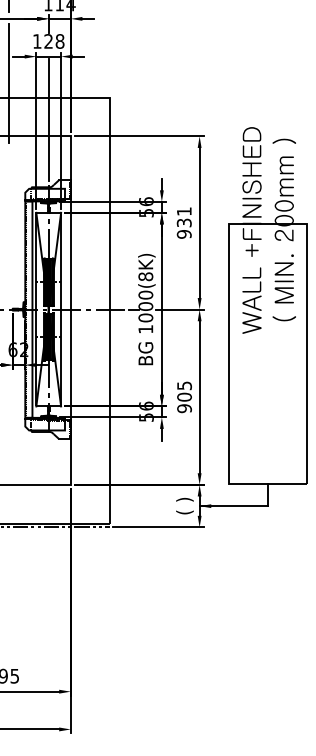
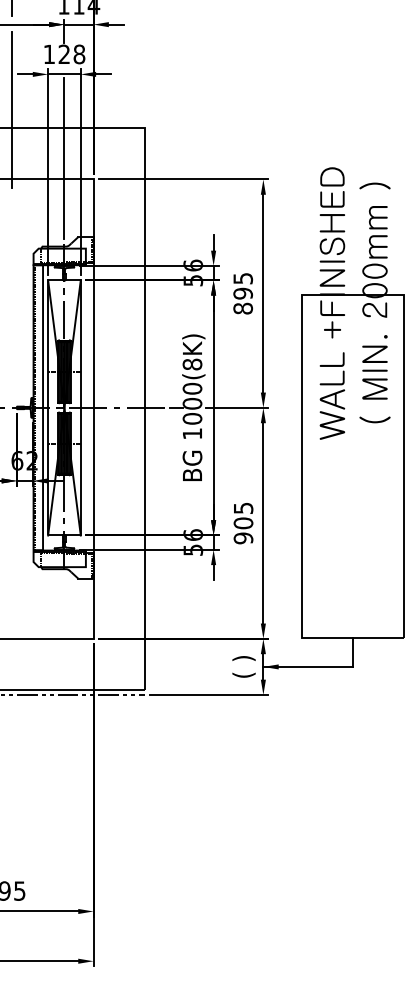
text: (184, 222) -> (243, 293), 931 -> 895

